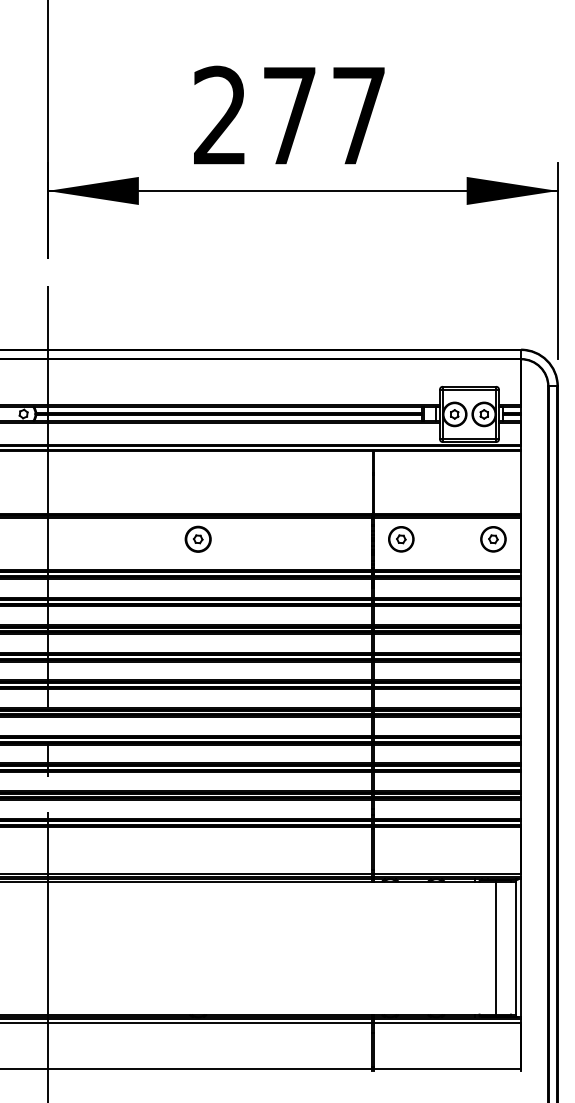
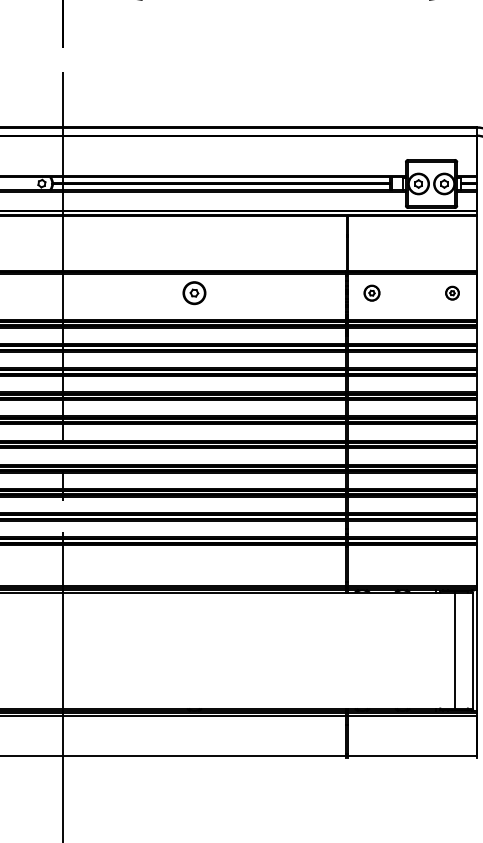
part: (401, 539) -> (372, 293), size x0.7
part: (493, 539) -> (452, 293), size x0.6

